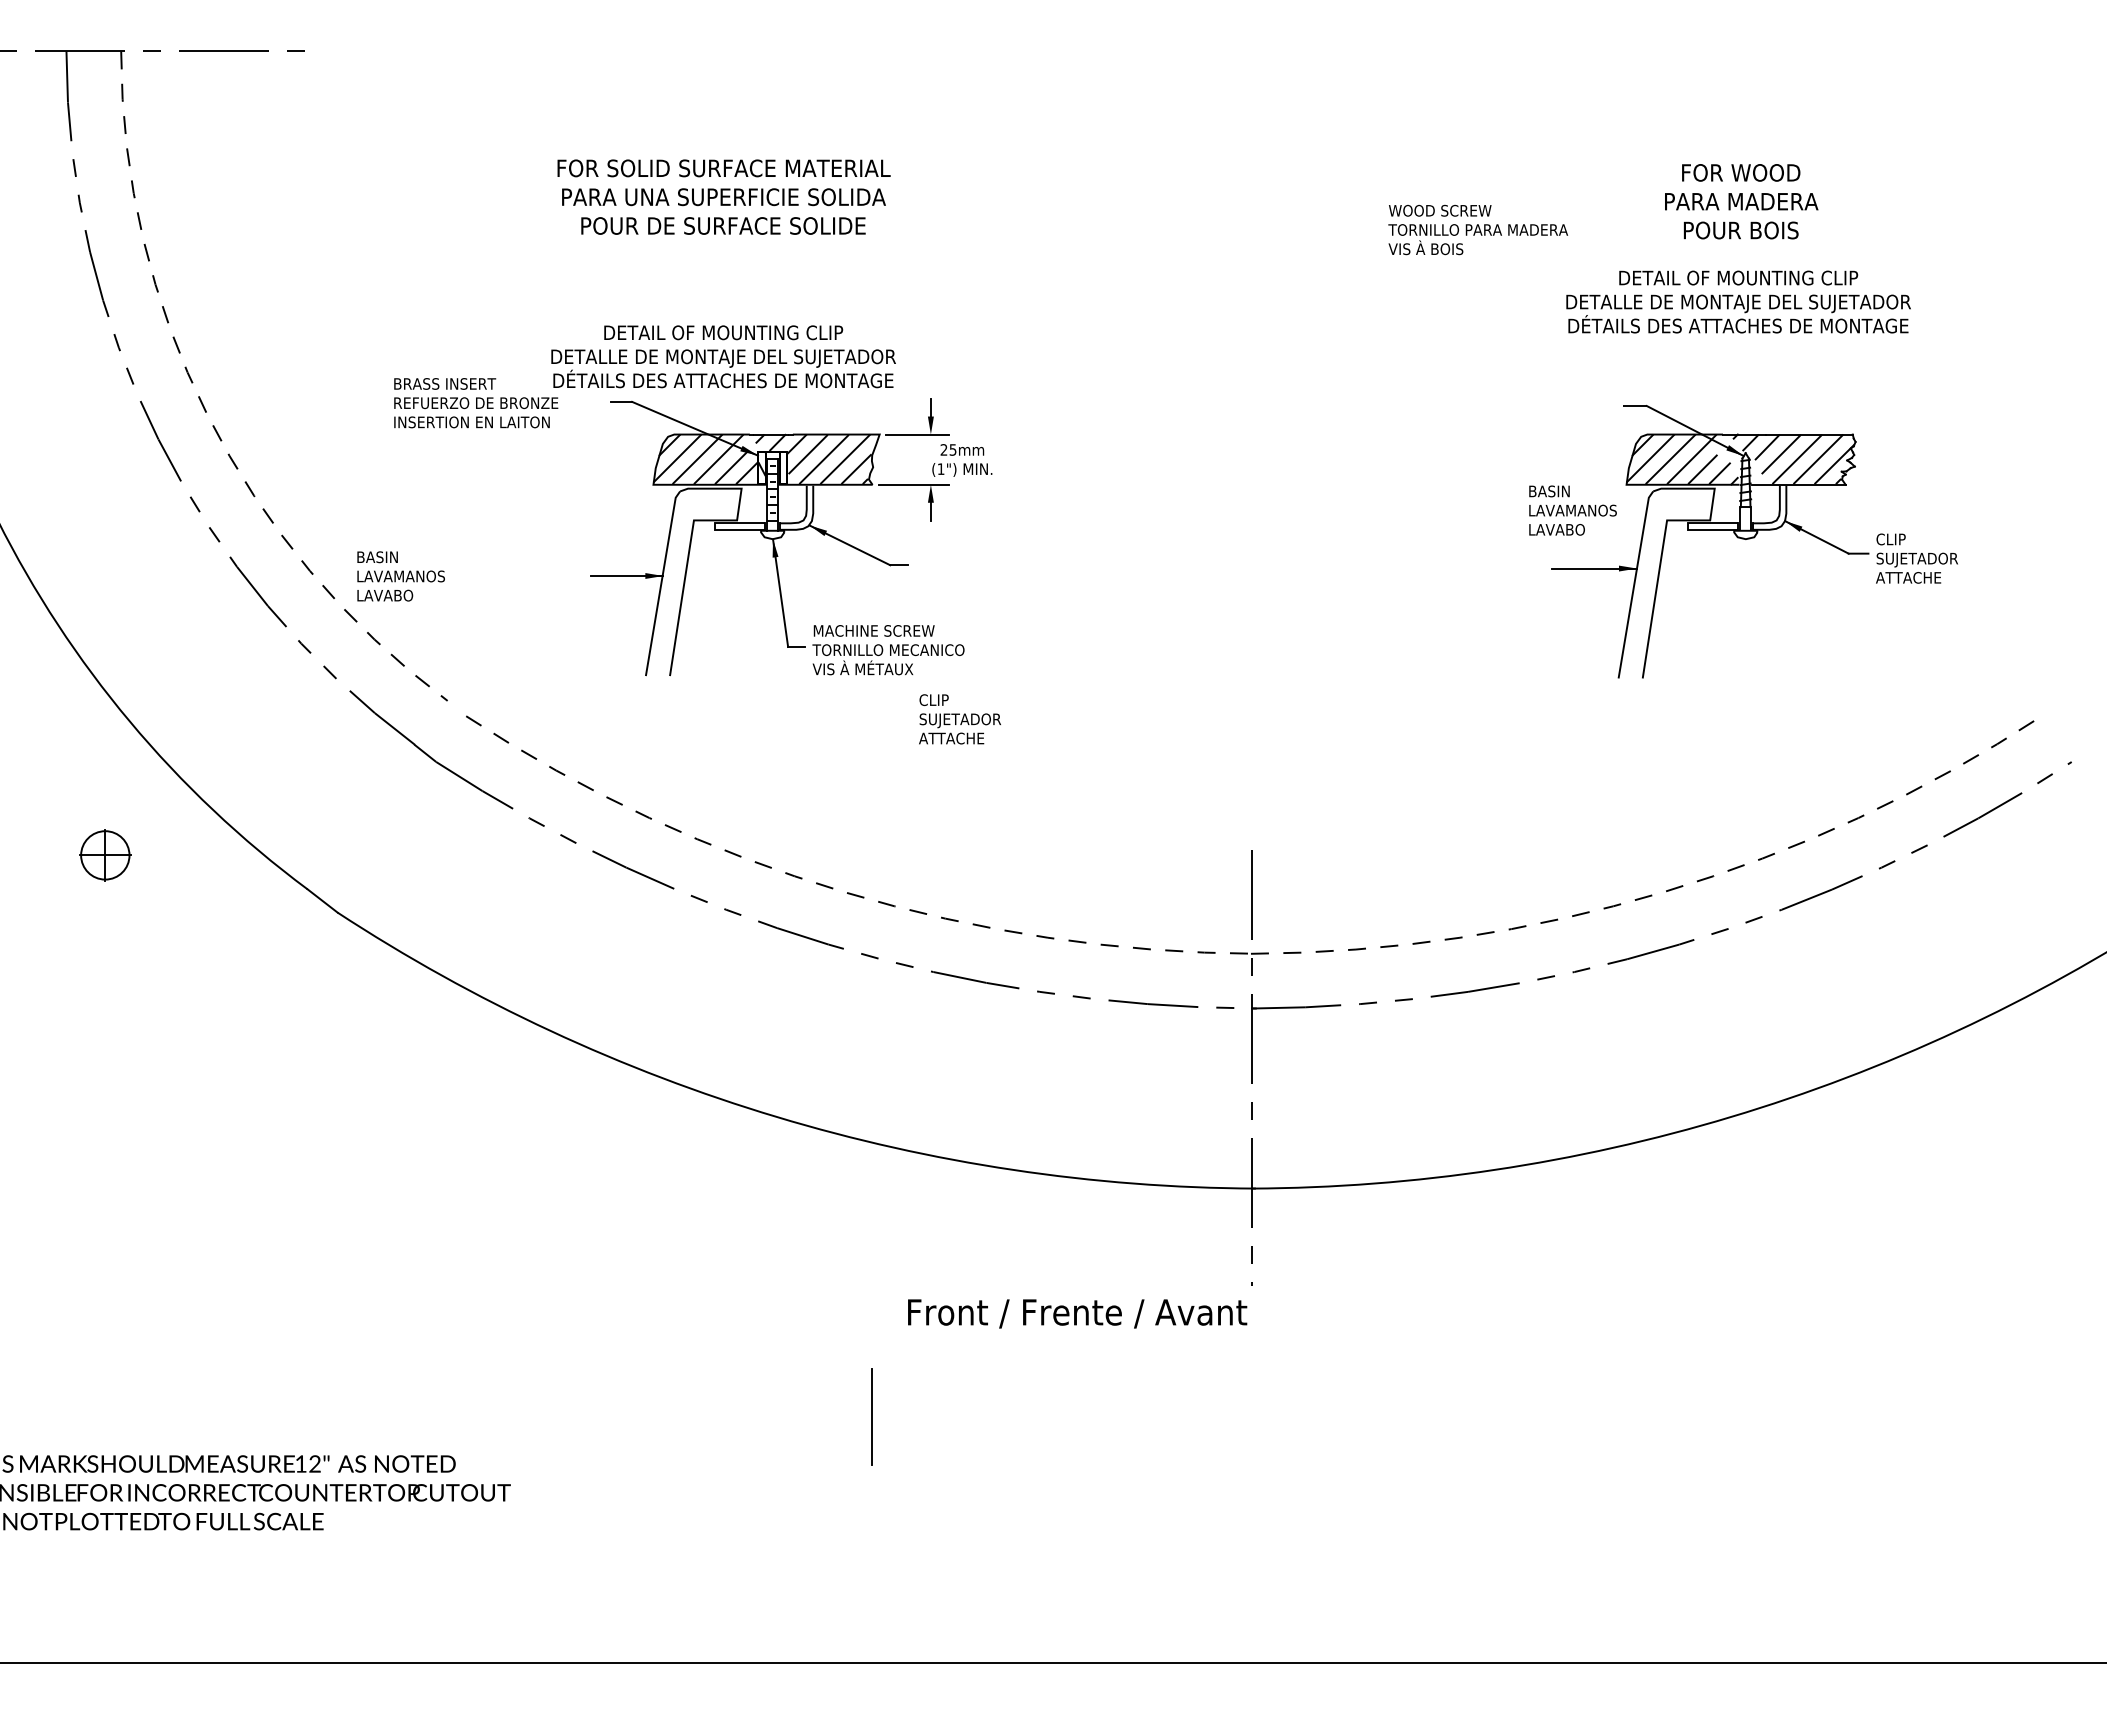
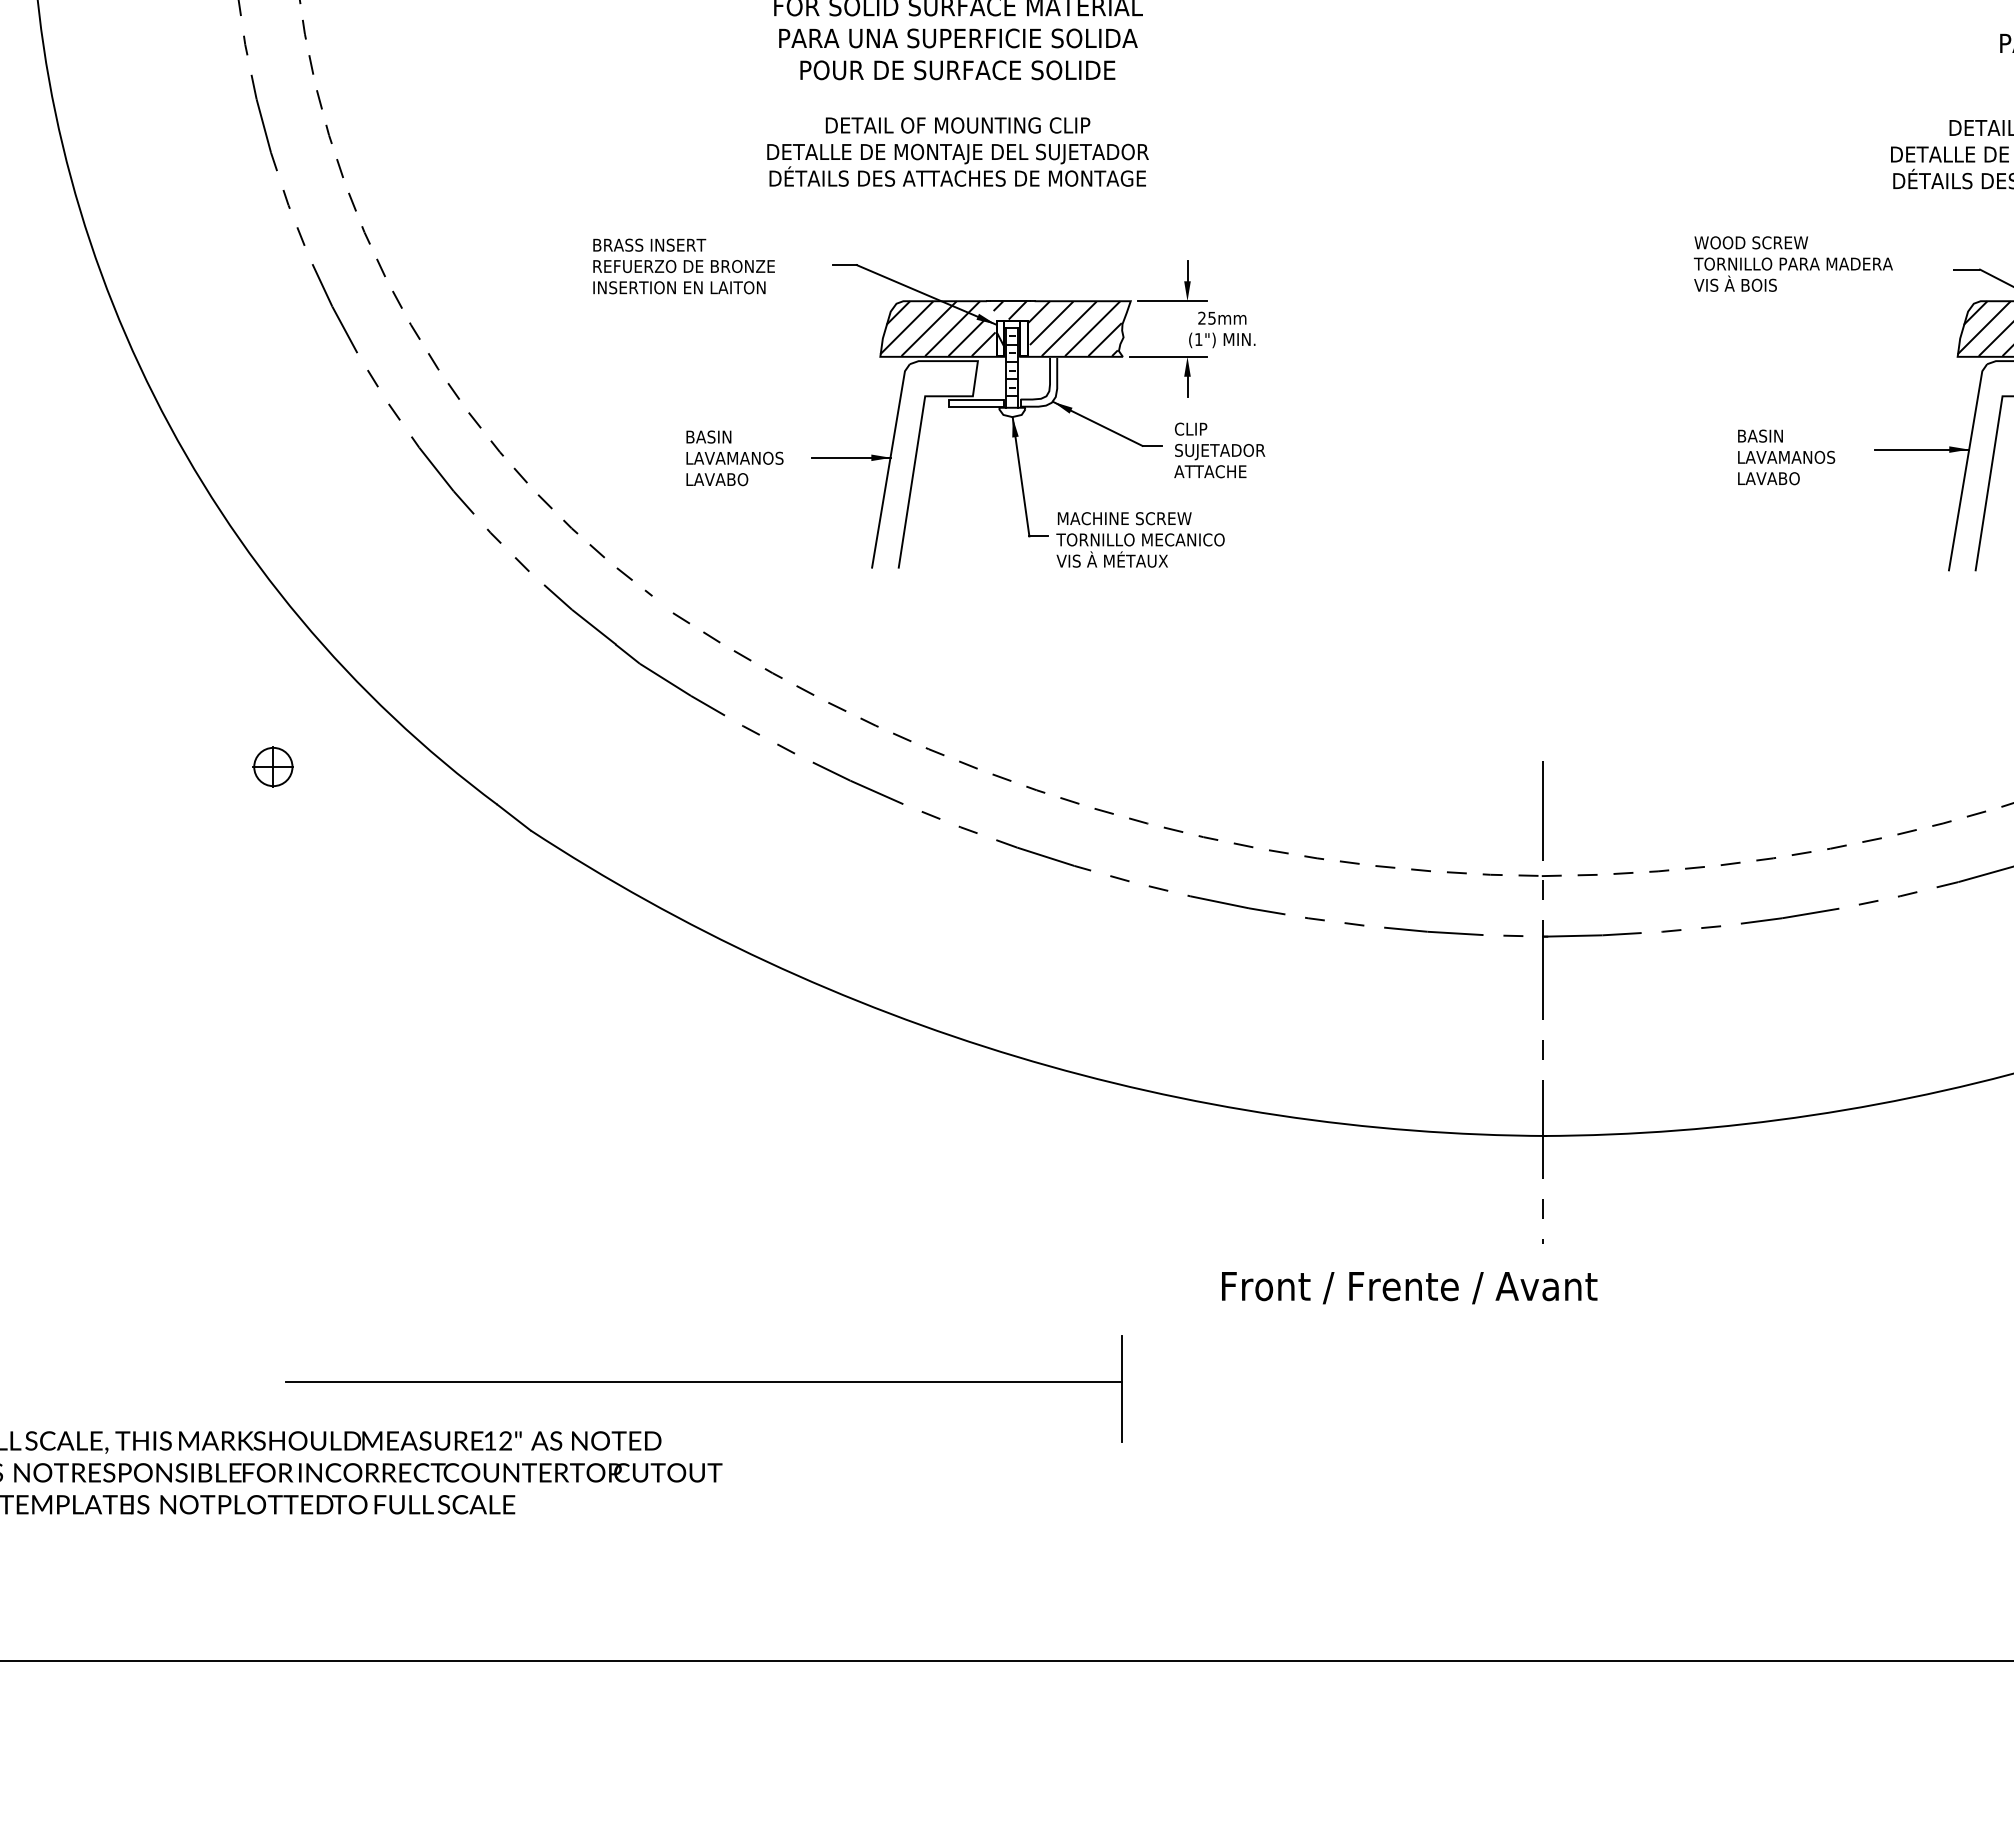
text: (1477, 229) -> (1792, 263), moved
text: (723, 356) -> (957, 151), moved
text: (1572, 510) -> (1785, 457), moved
text: (400, 576) -> (734, 458), moved
text: (959, 719) -> (1219, 450), moved
part: (104, 854) -> (272, 766), size x0.71
text: (1077, 1313) -> (1409, 1287), moved
line: (493, 1410) -> (703, 1381), added

